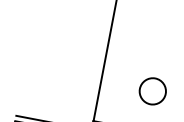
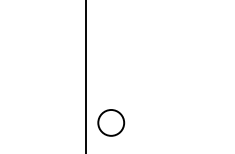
circle: (153, 91) -> (111, 122), moved

